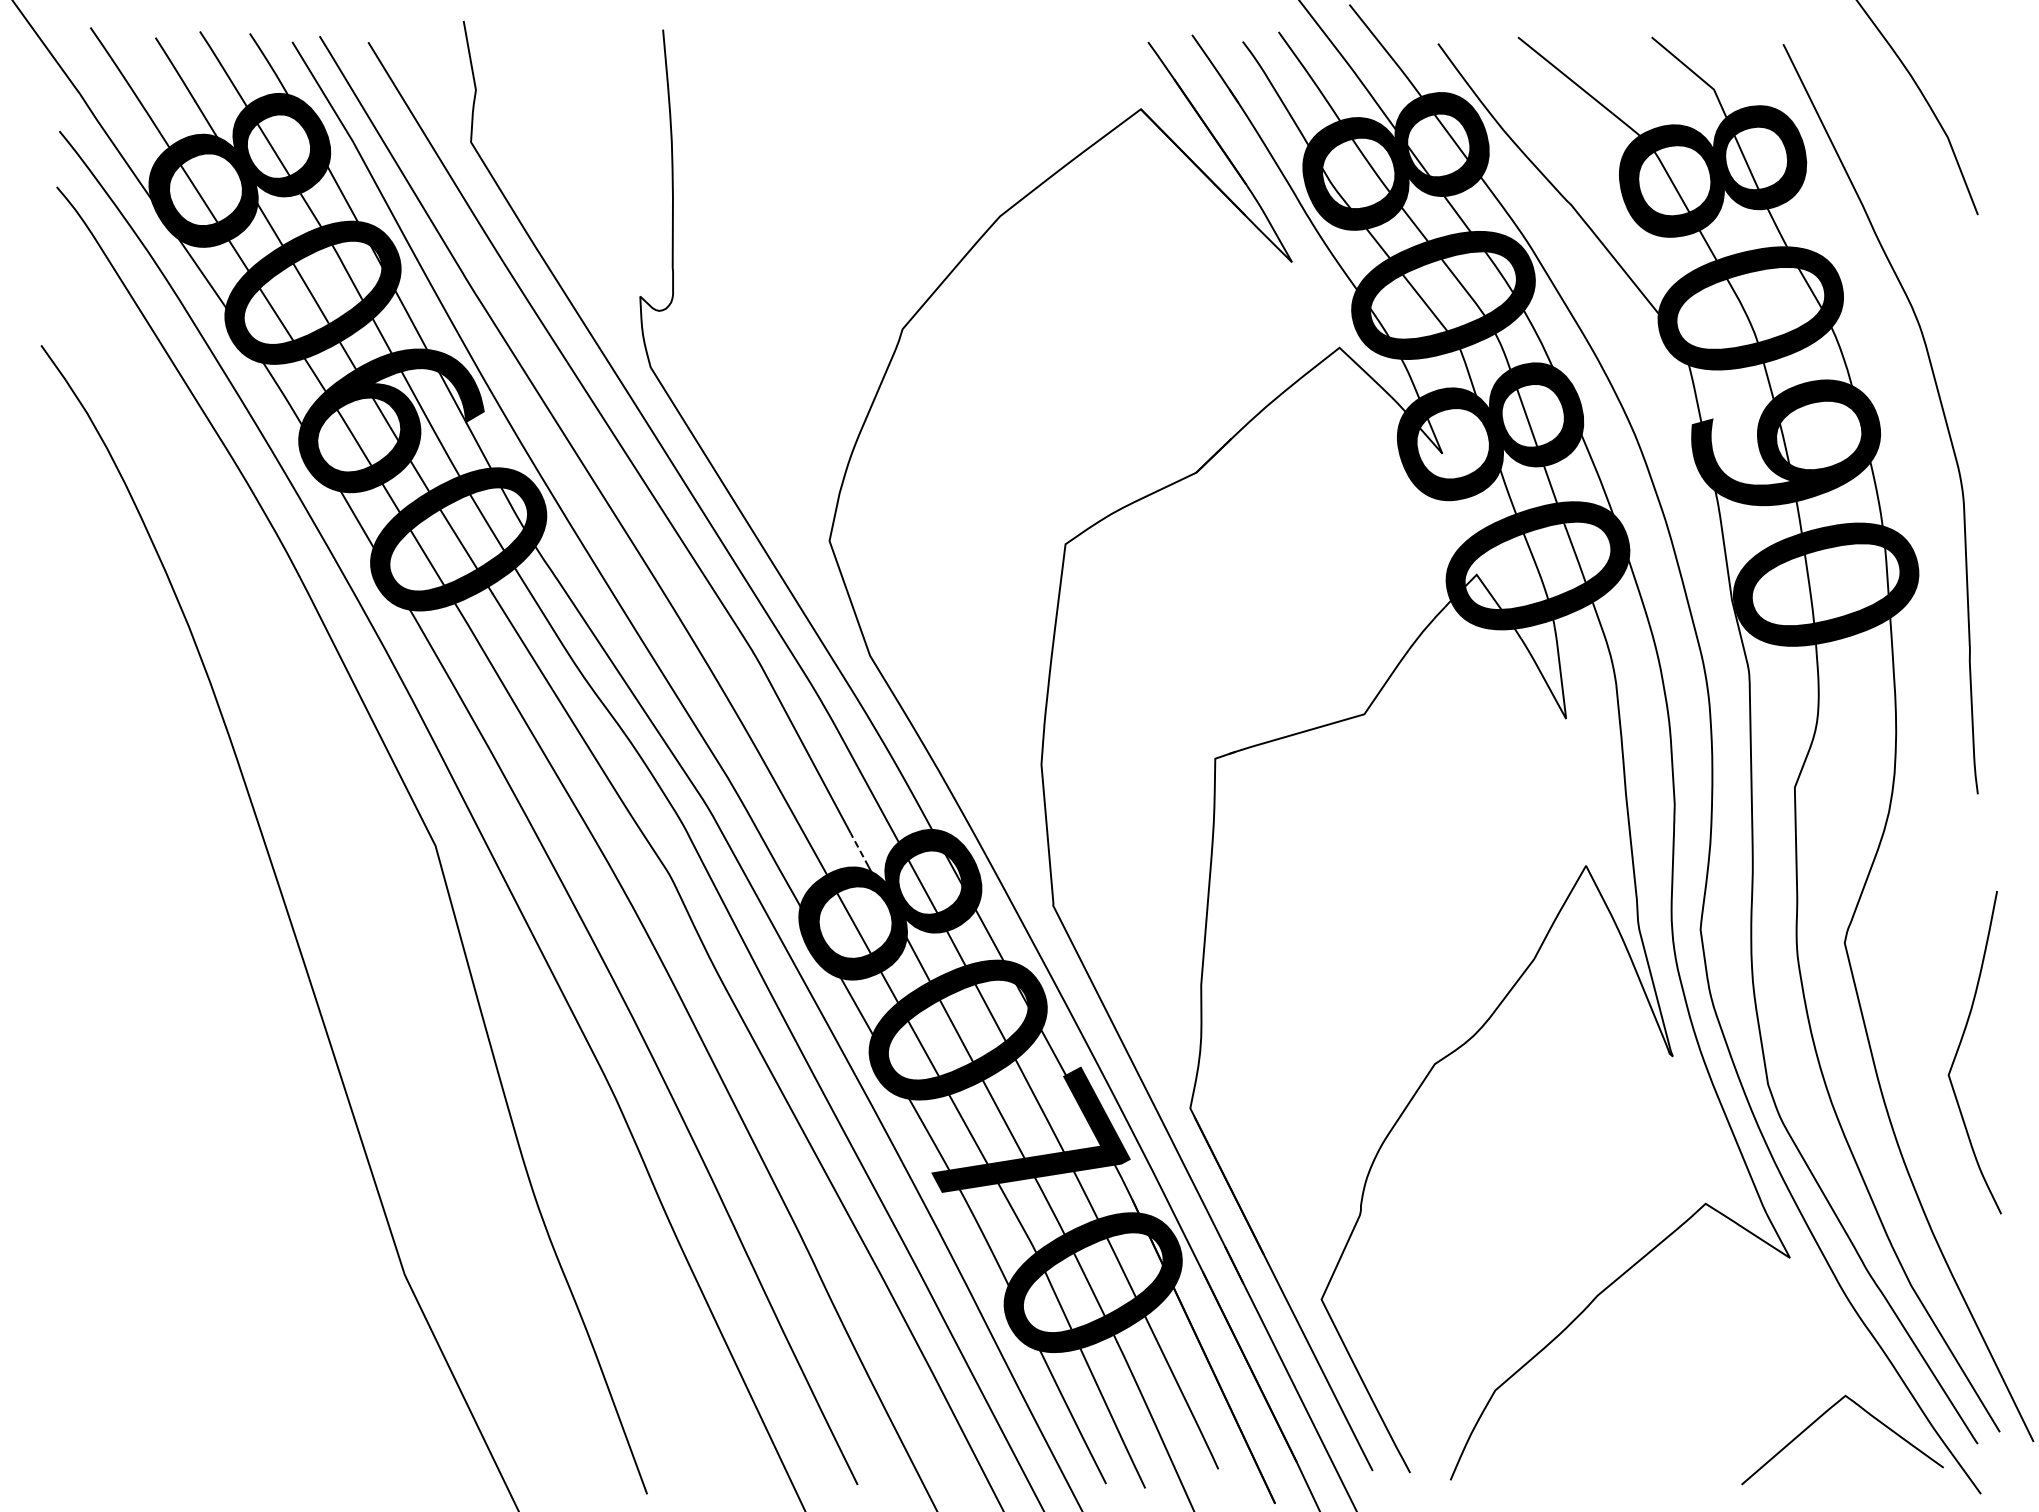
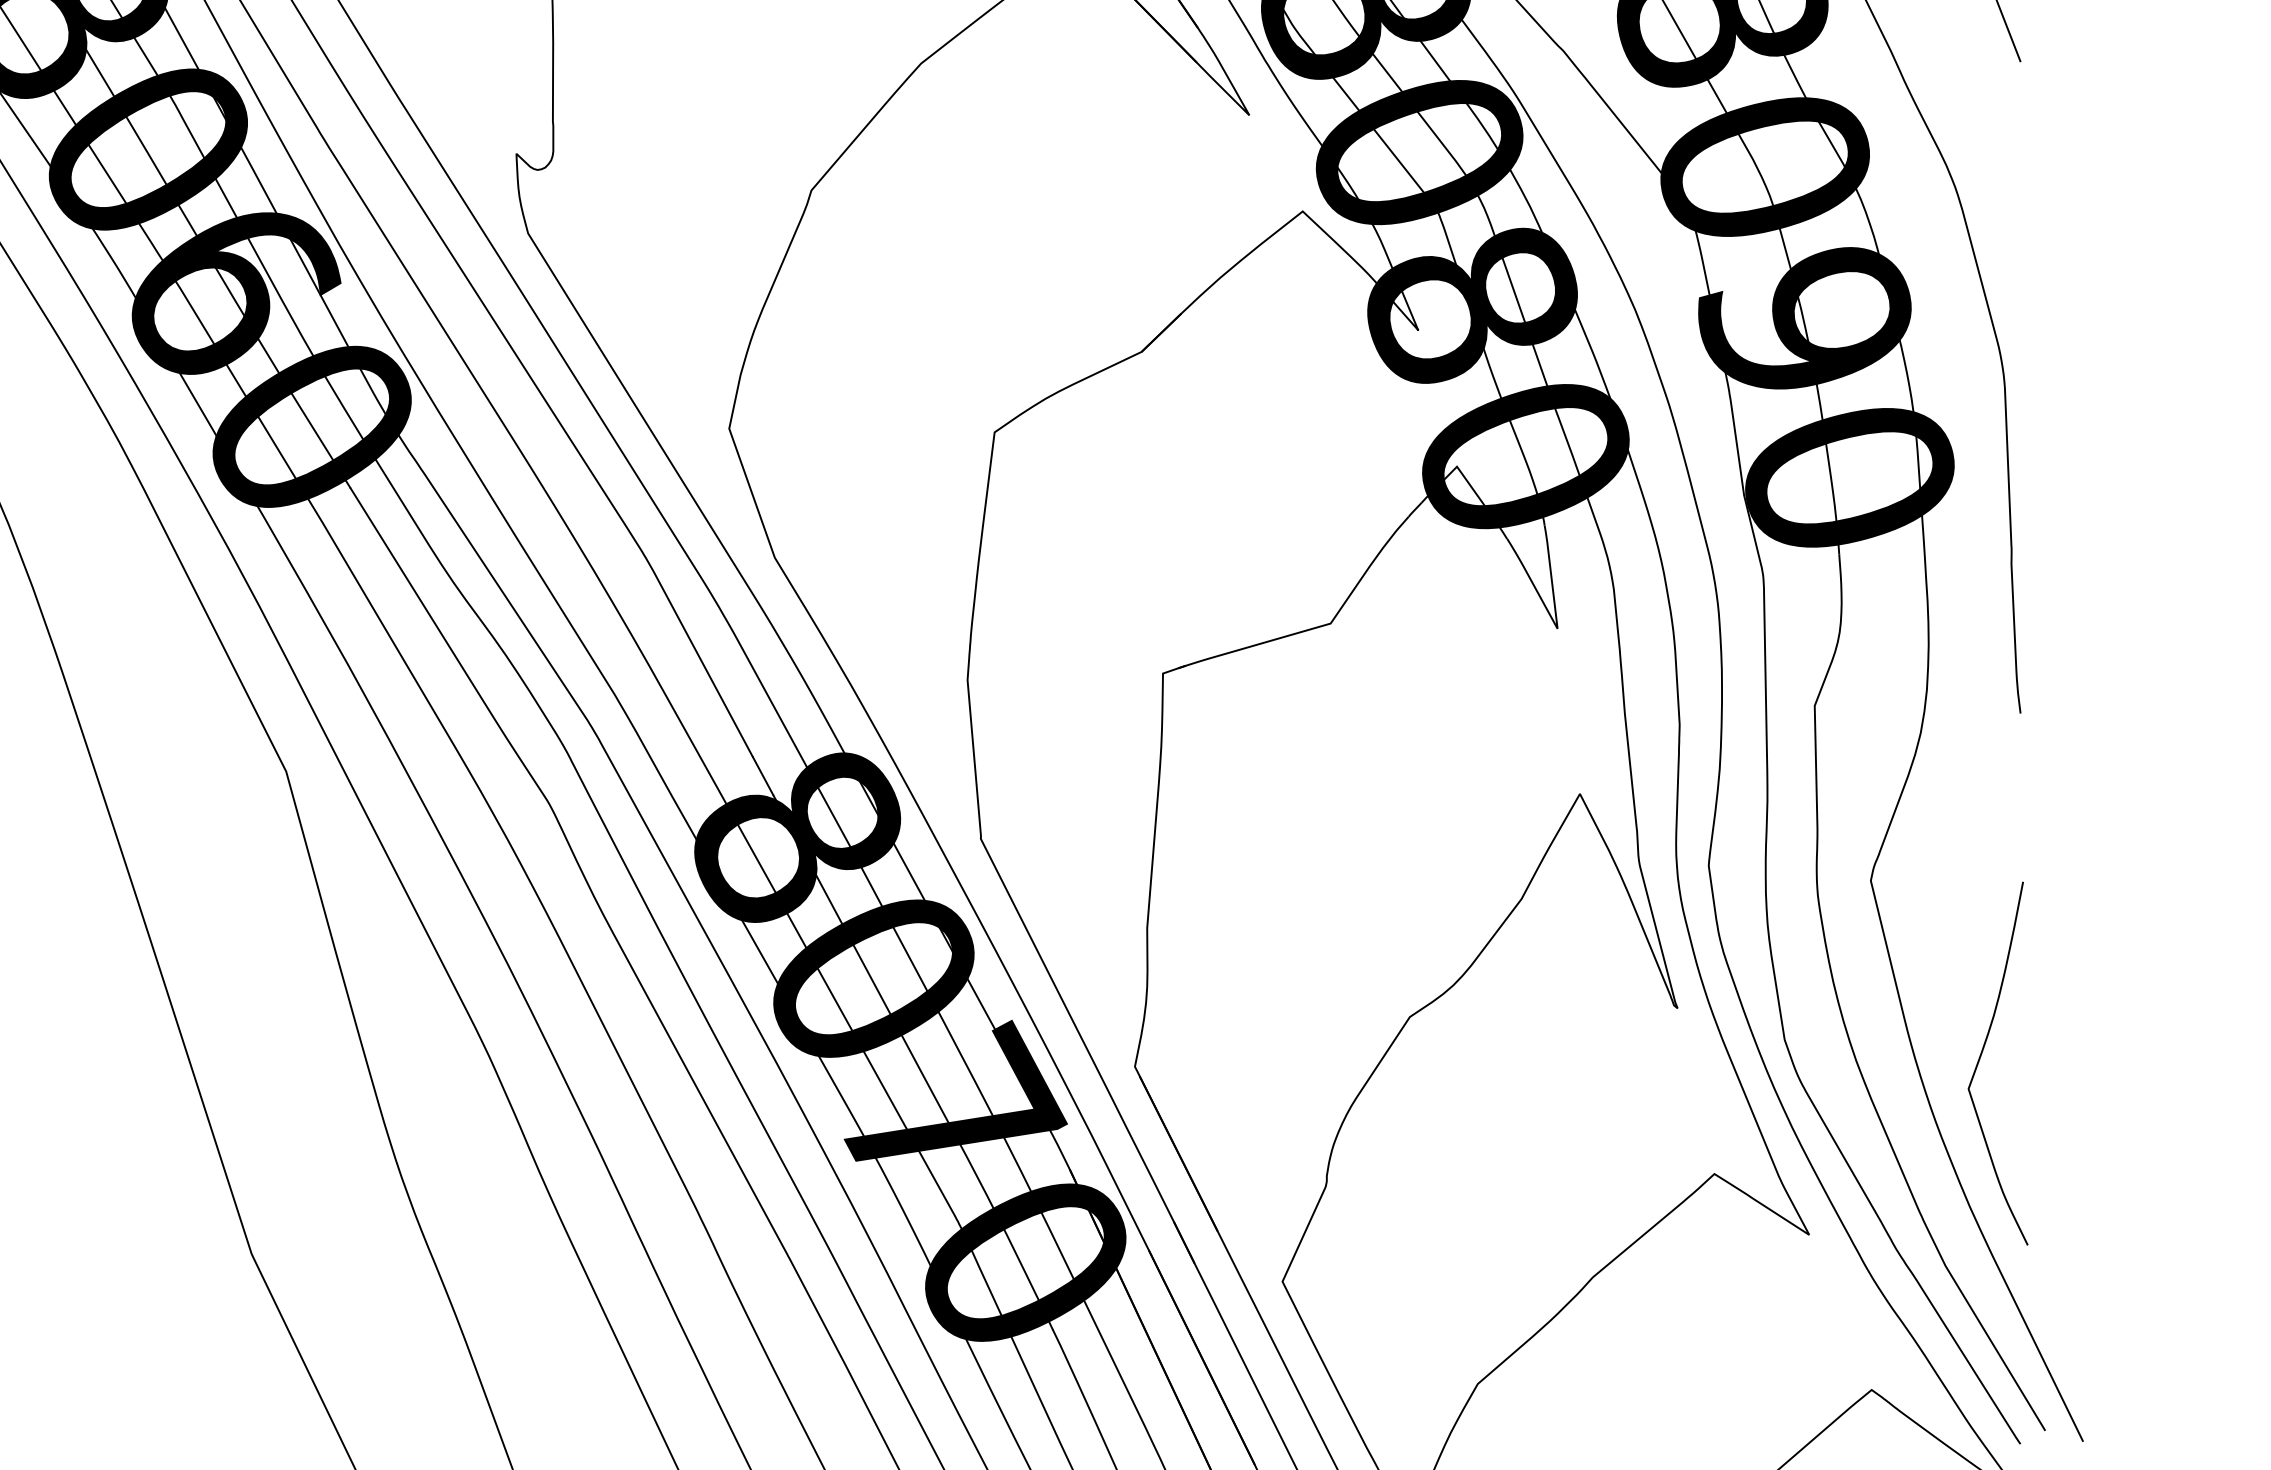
line: (859, 849) -> (762, 775), dashed -> solid
curve: (1959, 1048) -> (1980, 1058), moved

